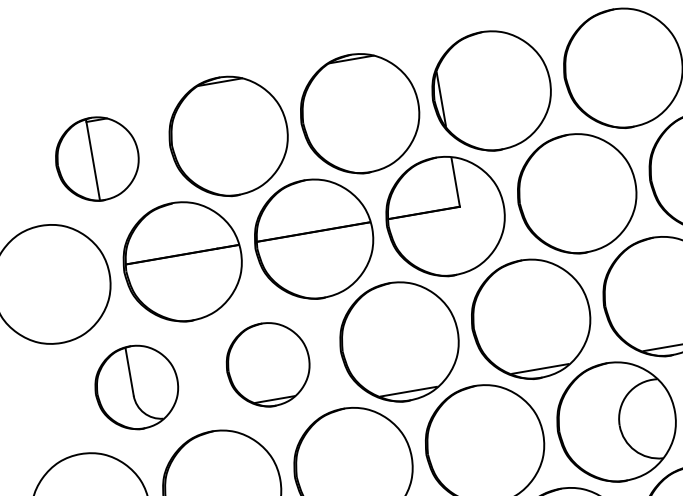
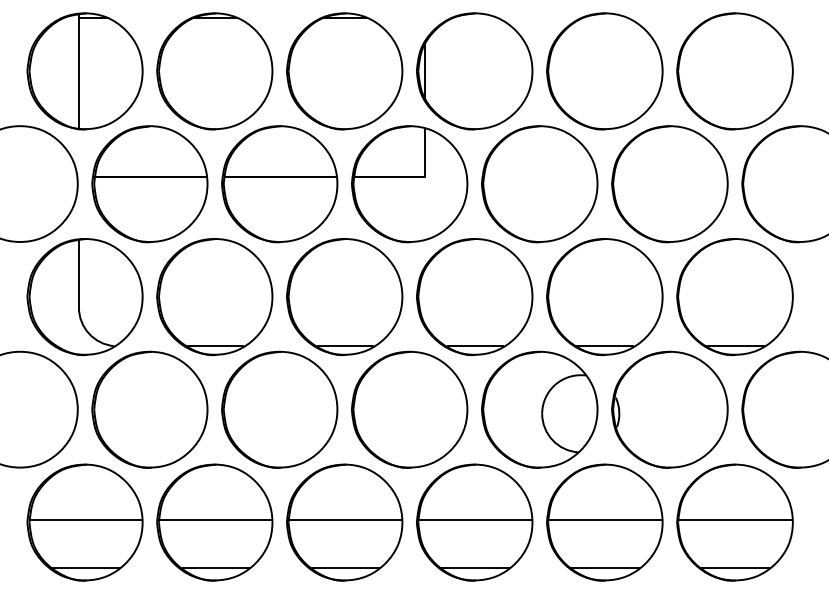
part: (96, 159) -> (84, 71), size x1.43
part: (267, 365) -> (214, 297), size x1.43
part: (136, 387) -> (84, 297), size x1.43

